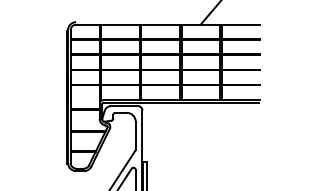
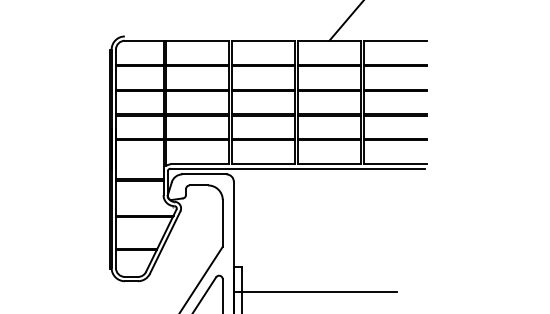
line: (191, 177) -> (314, 291), added

